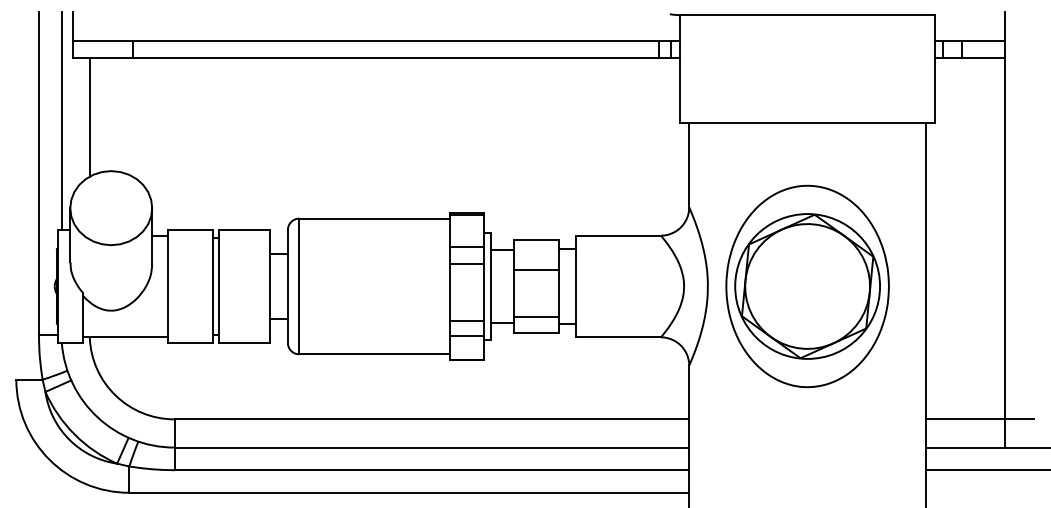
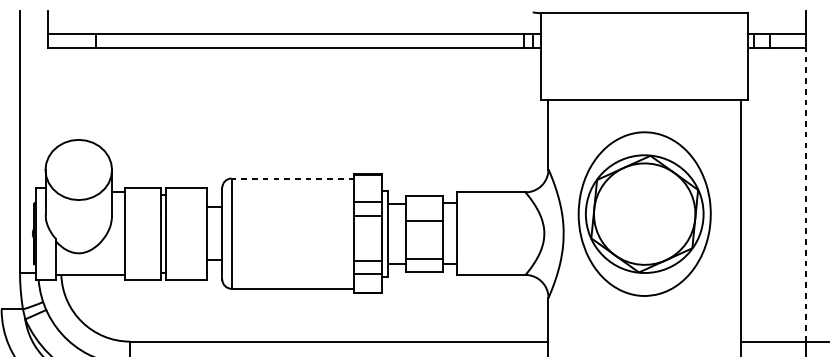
line: (89, 116) -> (61, 95), removed
line: (61, 120) -> (38, 98), removed
line: (374, 218) -> (292, 178), solid -> dashed
line: (1005, 238) -> (805, 194), solid -> dashed
part: (807, 286) -> (644, 214), moved

